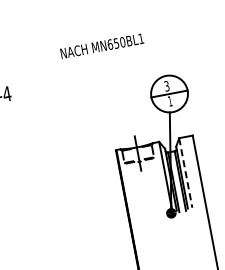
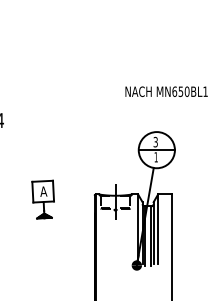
text: (102, 45) -> (166, 91), moved
part: (64, 165) -> (42, 199), added
line: (186, 173) -> (158, 229), dashed -> solid

